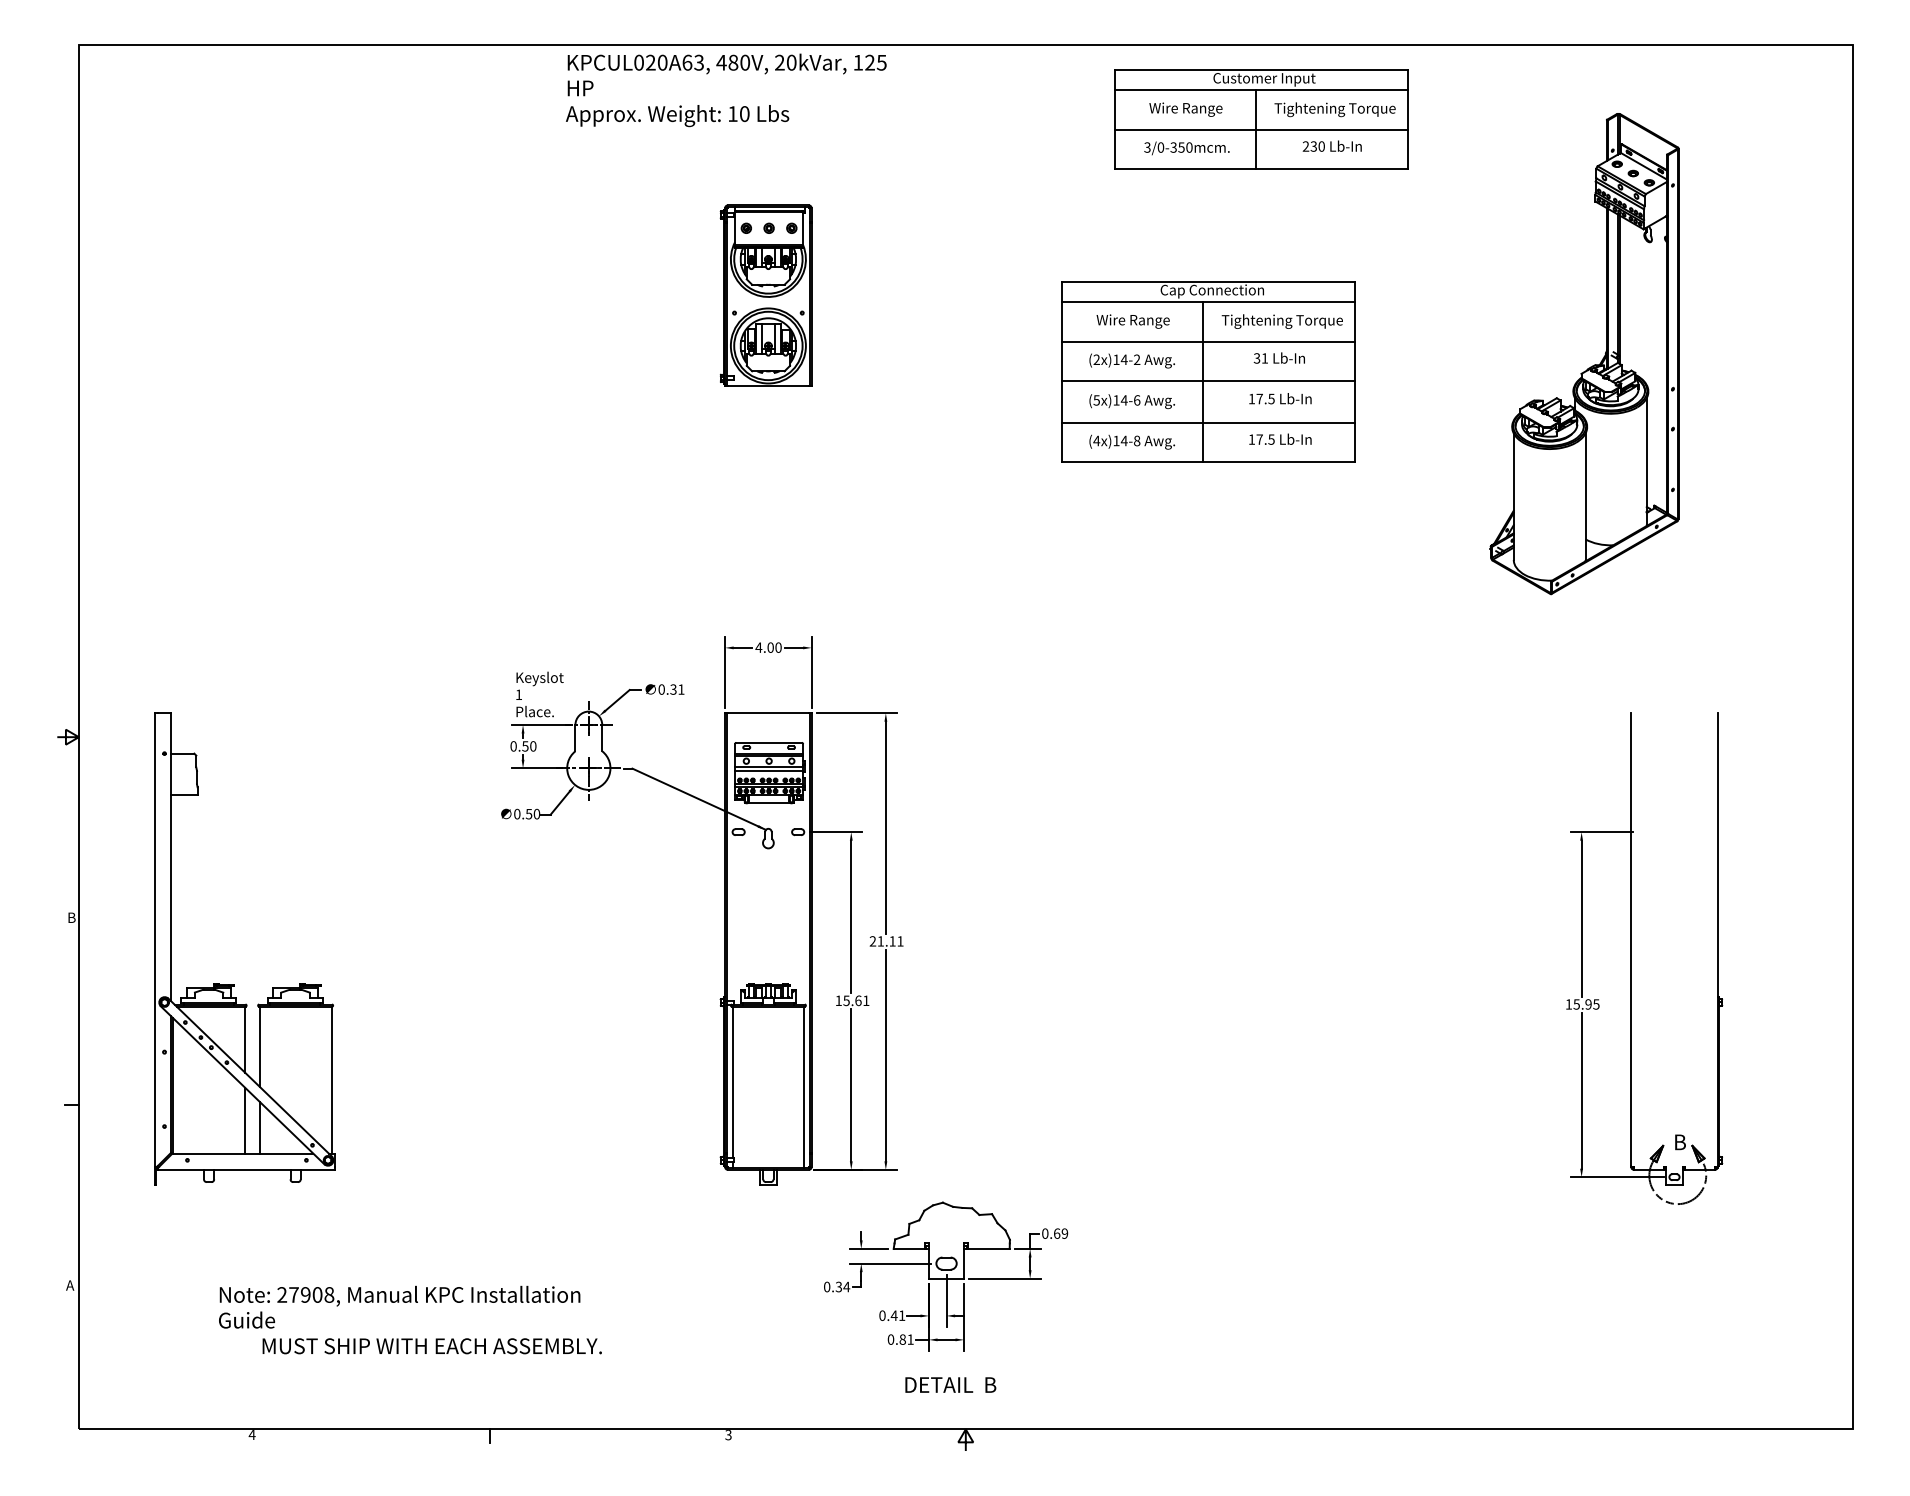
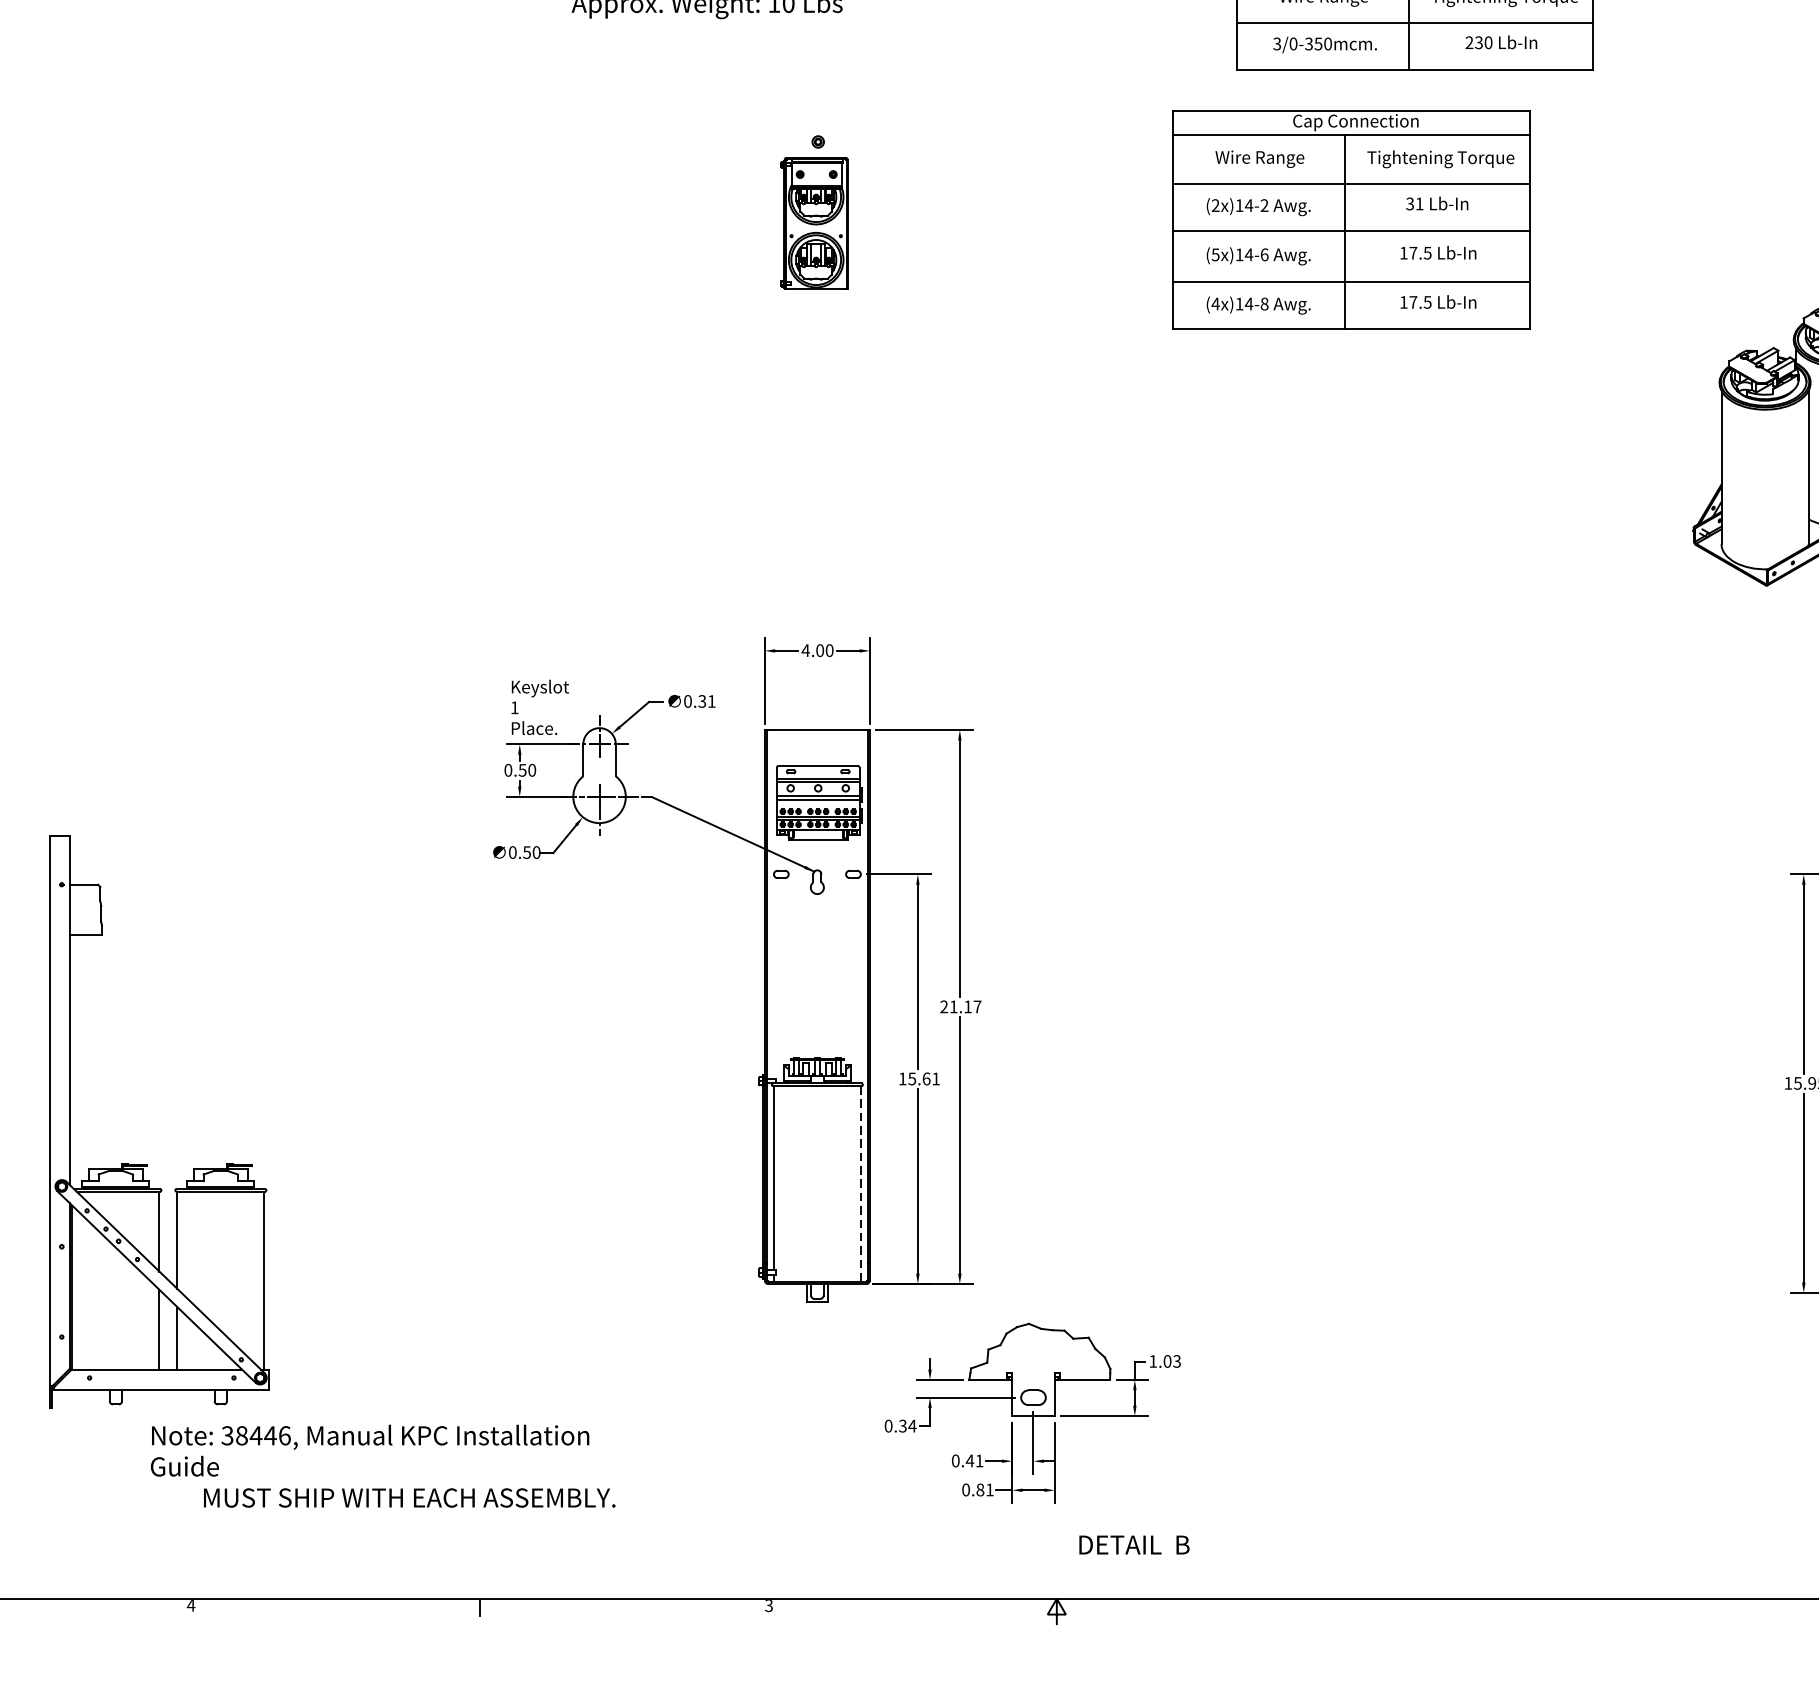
part: (765, 295) -> (813, 223), size x0.6
part: (1208, 371) -> (1351, 219), moved
text: (900, 941) -> (977, 1007), 21.11 -> 21.17
part: (234, 984) -> (146, 1164), moved
line: (804, 1087) -> (861, 1184), solid -> dashed
text: (1055, 1233) -> (1165, 1361), 0.69 -> 1.03
text: (305, 1294) -> (255, 1435), 27908, -> 38446,
text: (950, 1384) -> (1134, 1544), moved

